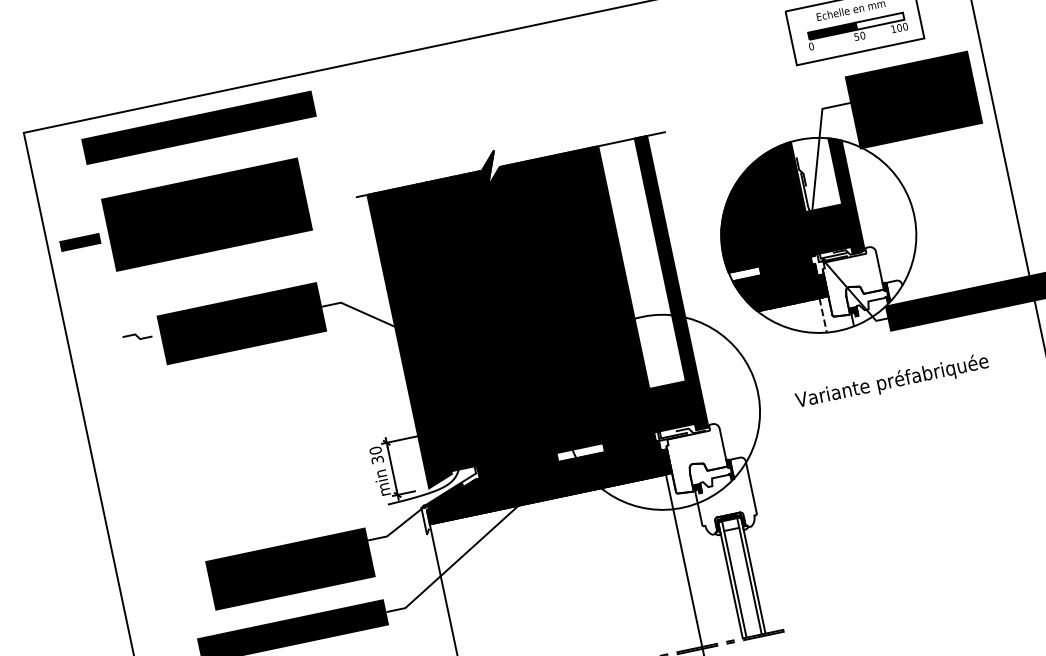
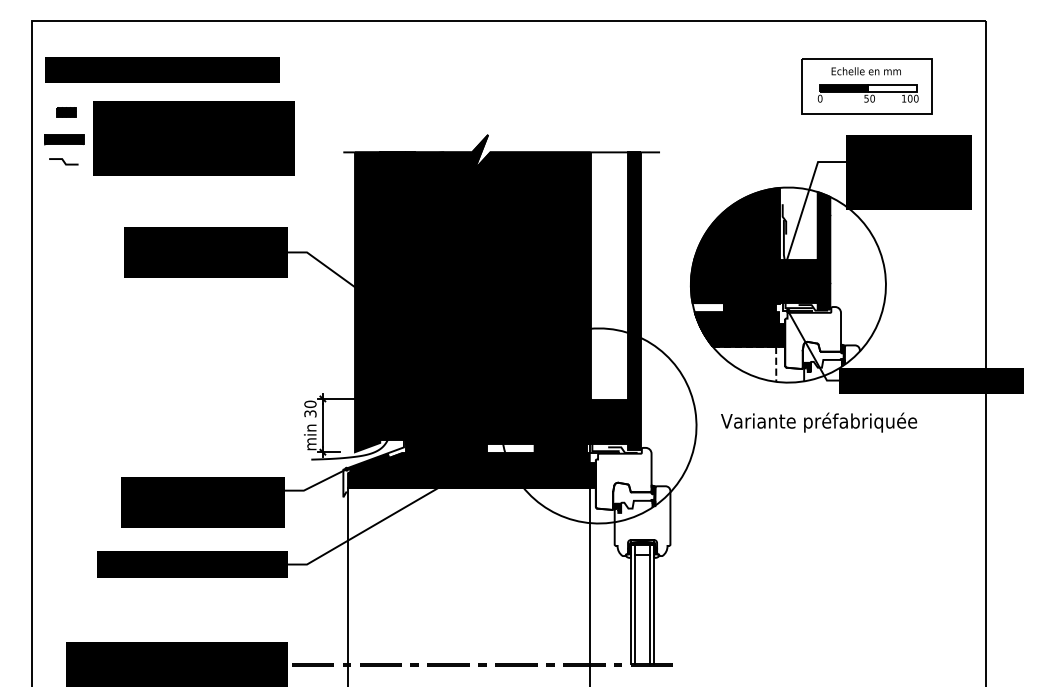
text: (199, 127) -> (162, 69), moved
part: (76, 215) -> (66, 112), added
line: (137, 336) -> (63, 161), moved
text: (892, 381) -> (819, 422), moved

